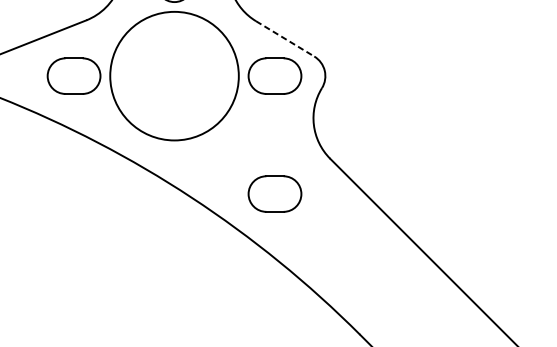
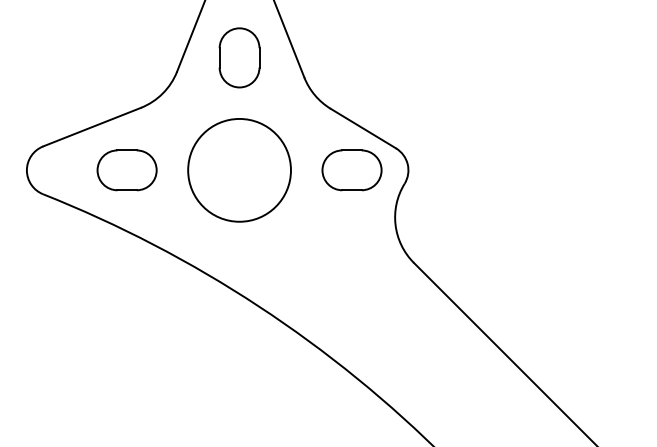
line: (285, 38) -> (363, 128), dashed -> solid
circle: (174, 75) -> (239, 169), size x0.71
part: (274, 194) -> (351, 302), removed

